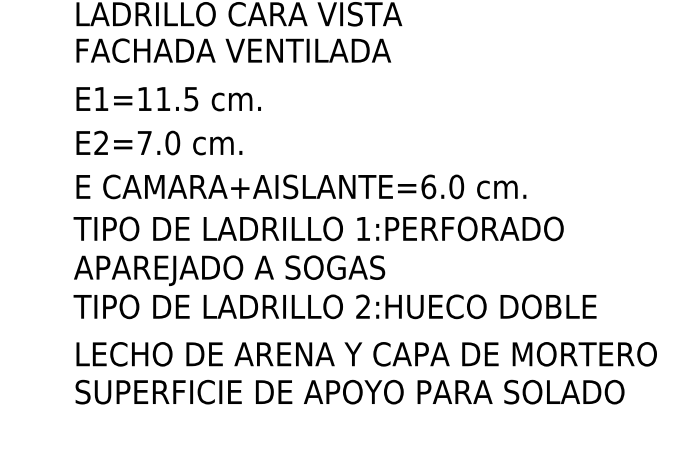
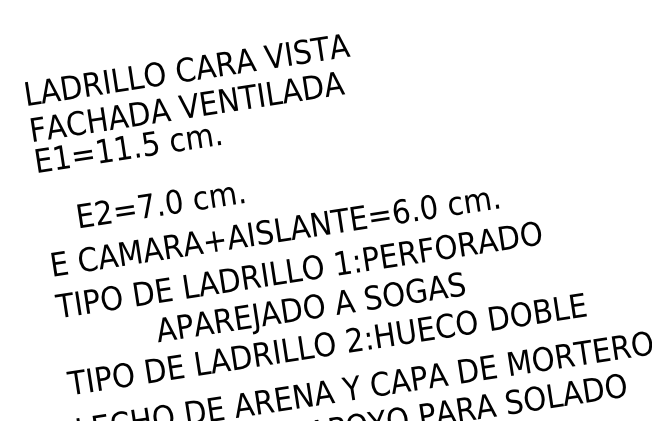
text: (168, 99) -> (128, 147), moved
text: (159, 142) -> (160, 203), moved
text: (229, 270) -> (310, 309), moved

